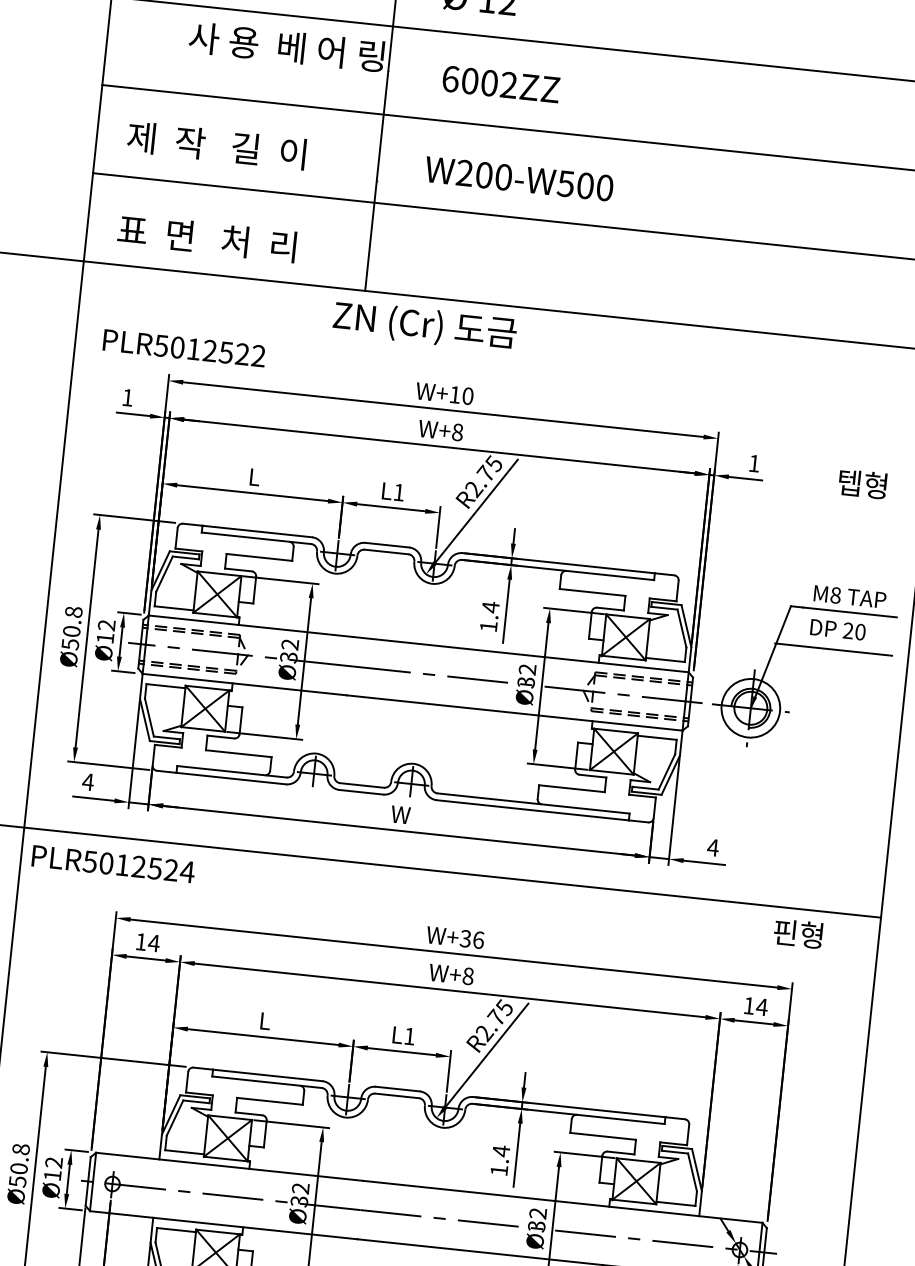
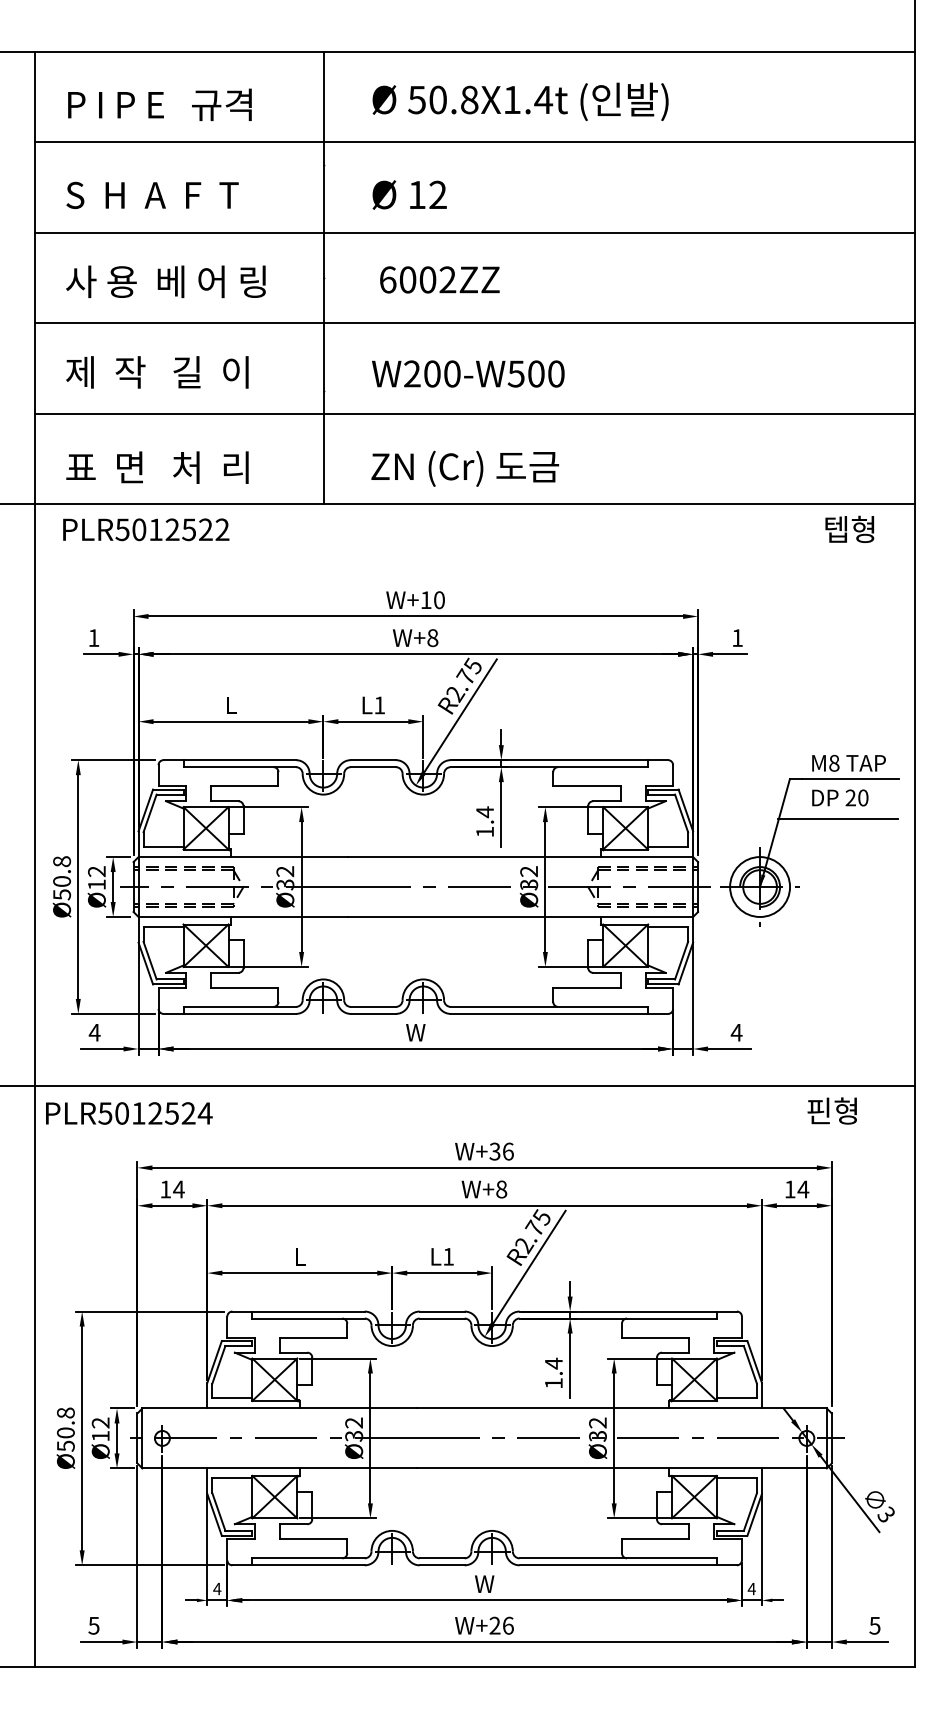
text: (286, 46) -> (165, 281), moved
text: (424, 325) -> (464, 468), moved
text: (184, 348) -> (146, 529), moved
text: (862, 483) -> (849, 528), moved

